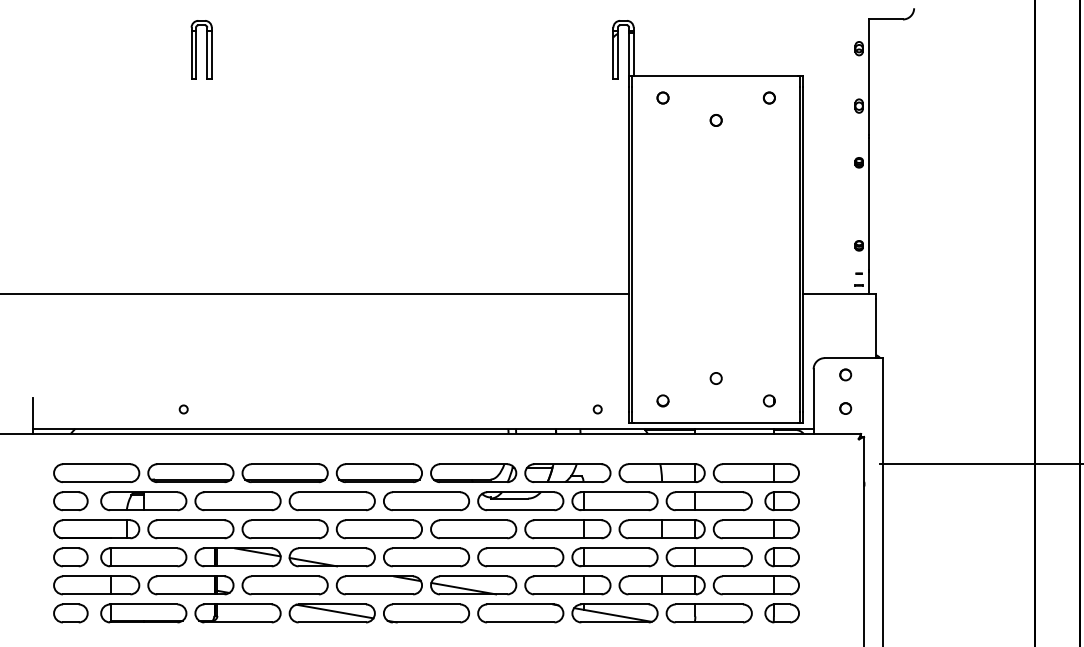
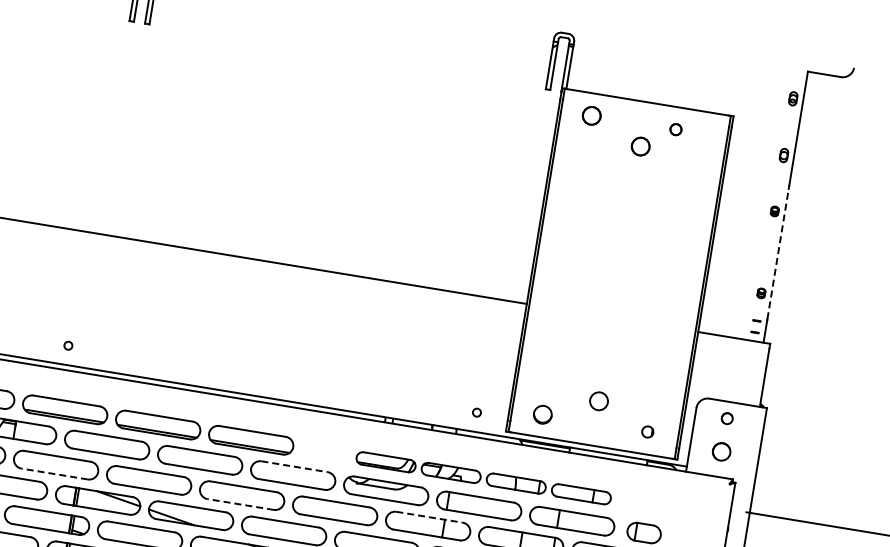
circle: (662, 97) -> (591, 115), size x1.6
circle: (768, 97) -> (675, 128), moved
circle: (715, 120) -> (639, 146), size x1.6
line: (869, 204) -> (778, 254), solid -> dashed
circle: (715, 378) -> (598, 401), size x1.6
circle: (662, 400) -> (542, 414), size x1.6
part: (845, 408) -> (721, 451), size x1.6
part: (614, 472) -> (483, 477), size x0.7
line: (426, 492) -> (294, 466), solid -> dashed
line: (567, 520) -> (429, 517), solid -> dashed
line: (190, 538) -> (54, 474), solid -> dashed
line: (379, 538) -> (240, 504), solid -> dashed

